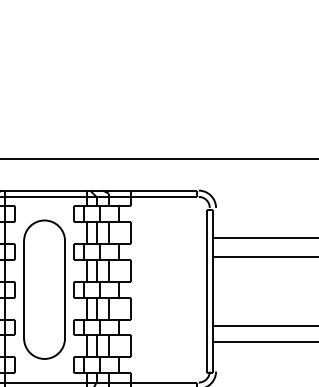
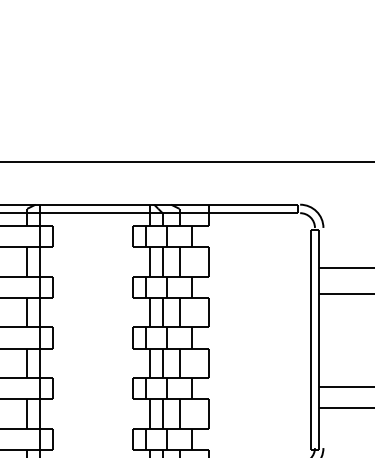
part: (44, 289) -> (92, 337), removed

